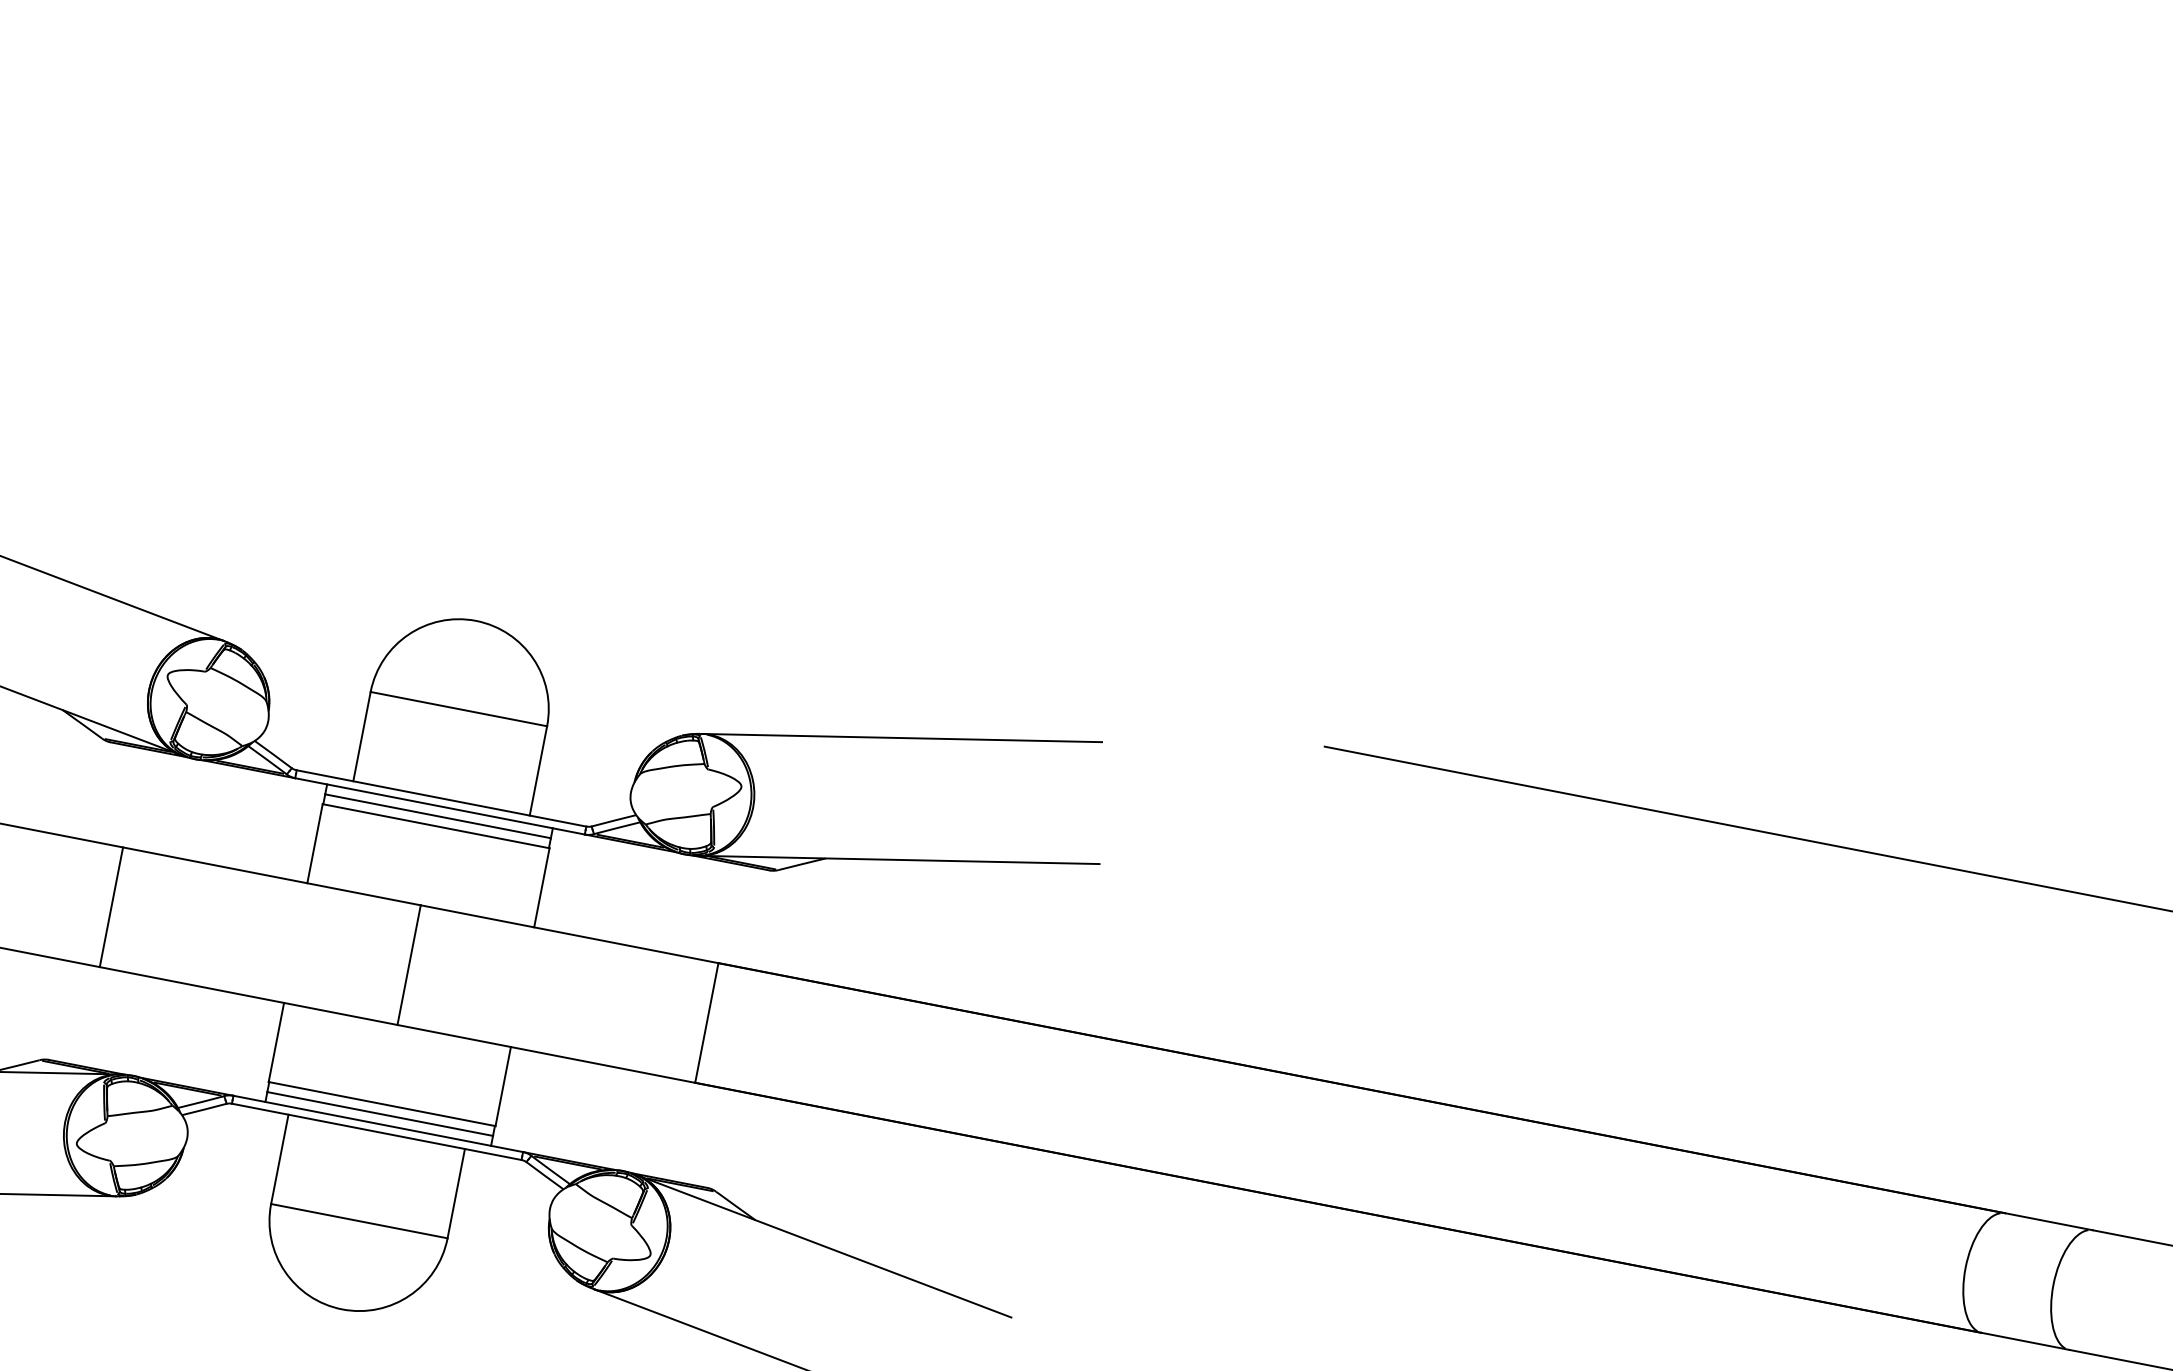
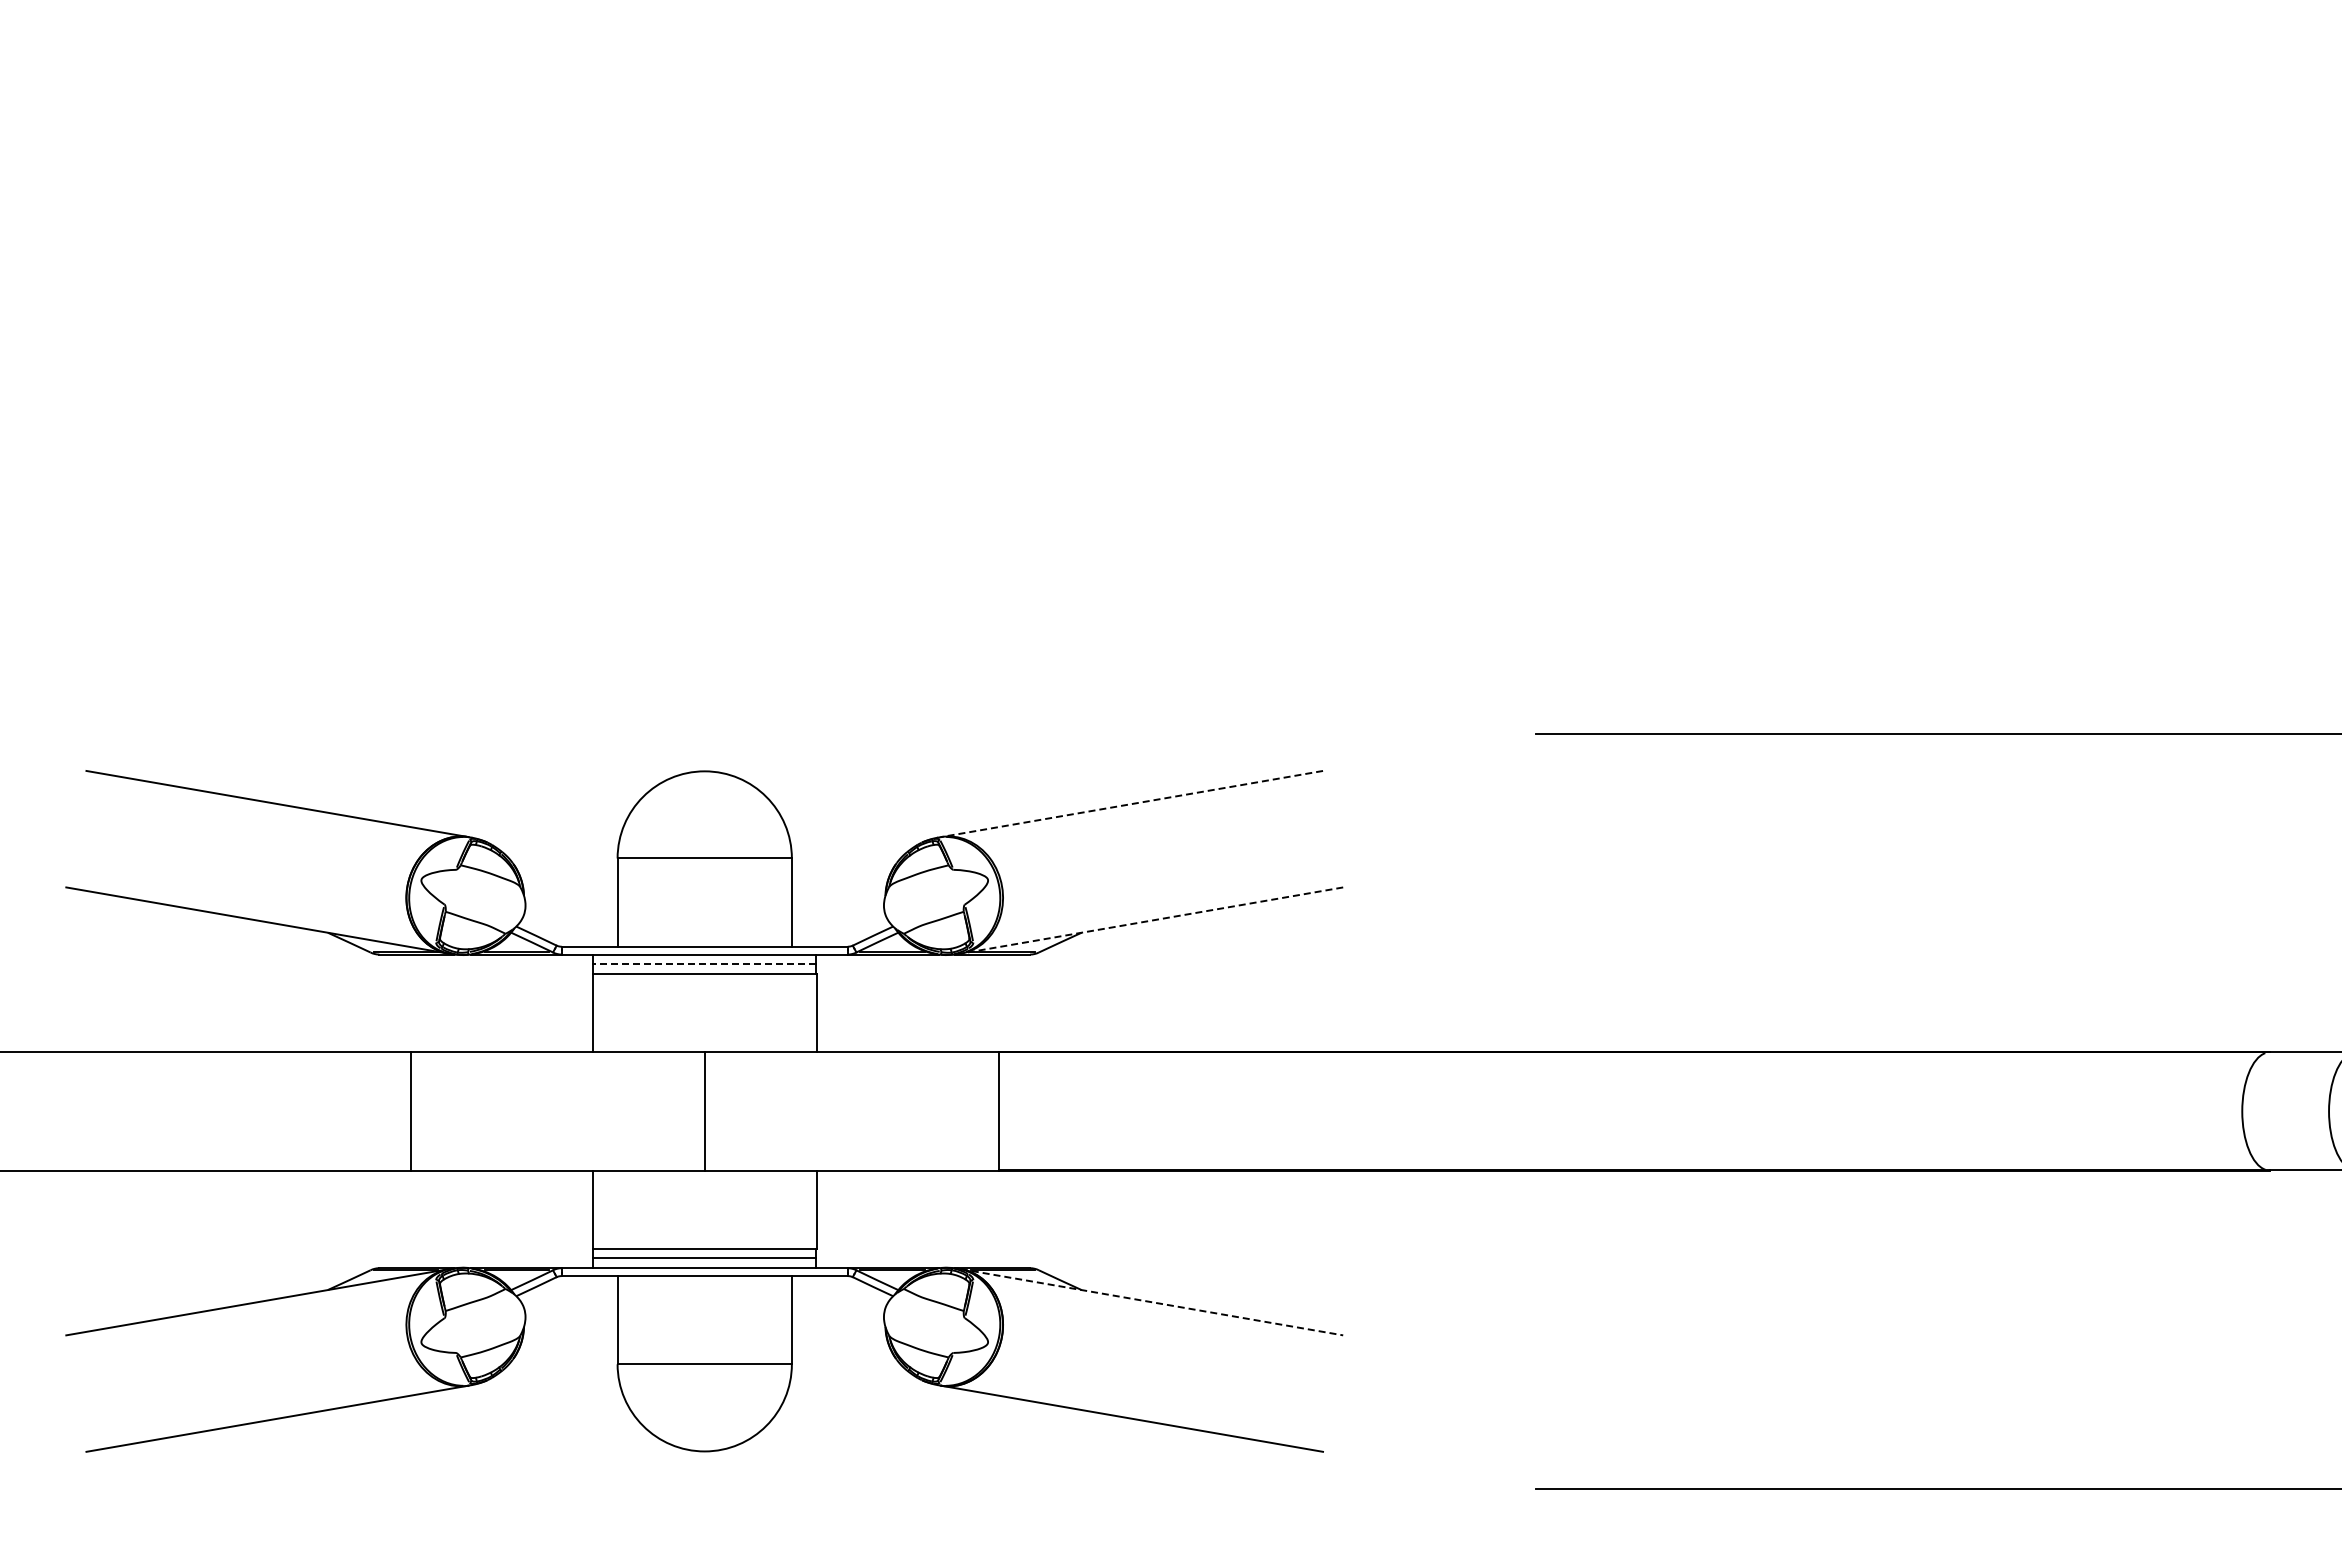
line: (901, 738) -> (1131, 804), solid -> dashed
line: (437, 816) -> (704, 964), solid -> dashed
line: (899, 859) -> (1152, 920), solid -> dashed
line: (824, 1246) -> (1152, 1302), solid -> dashed

